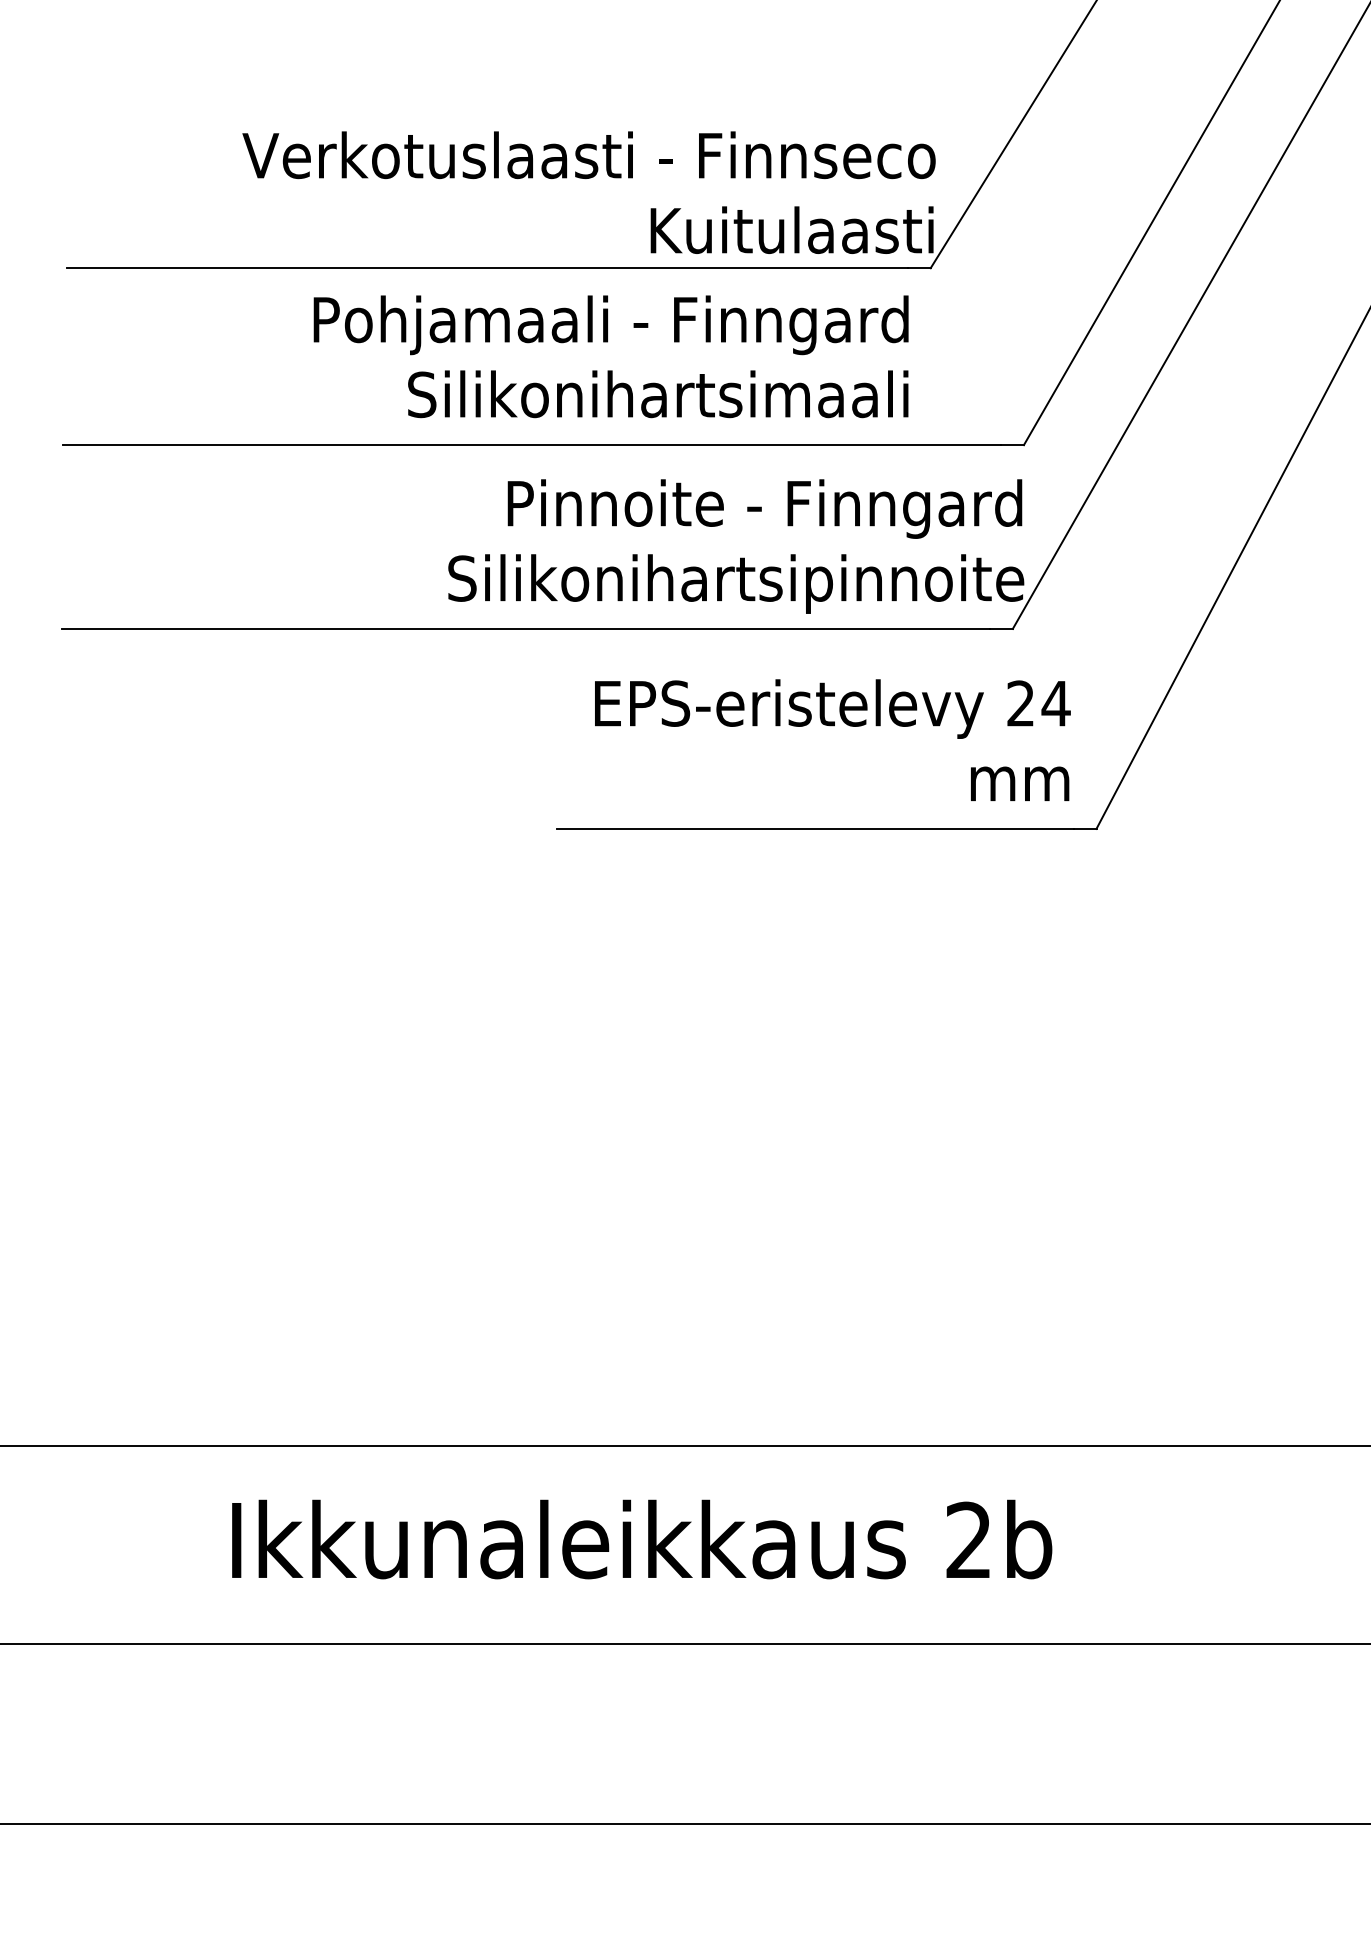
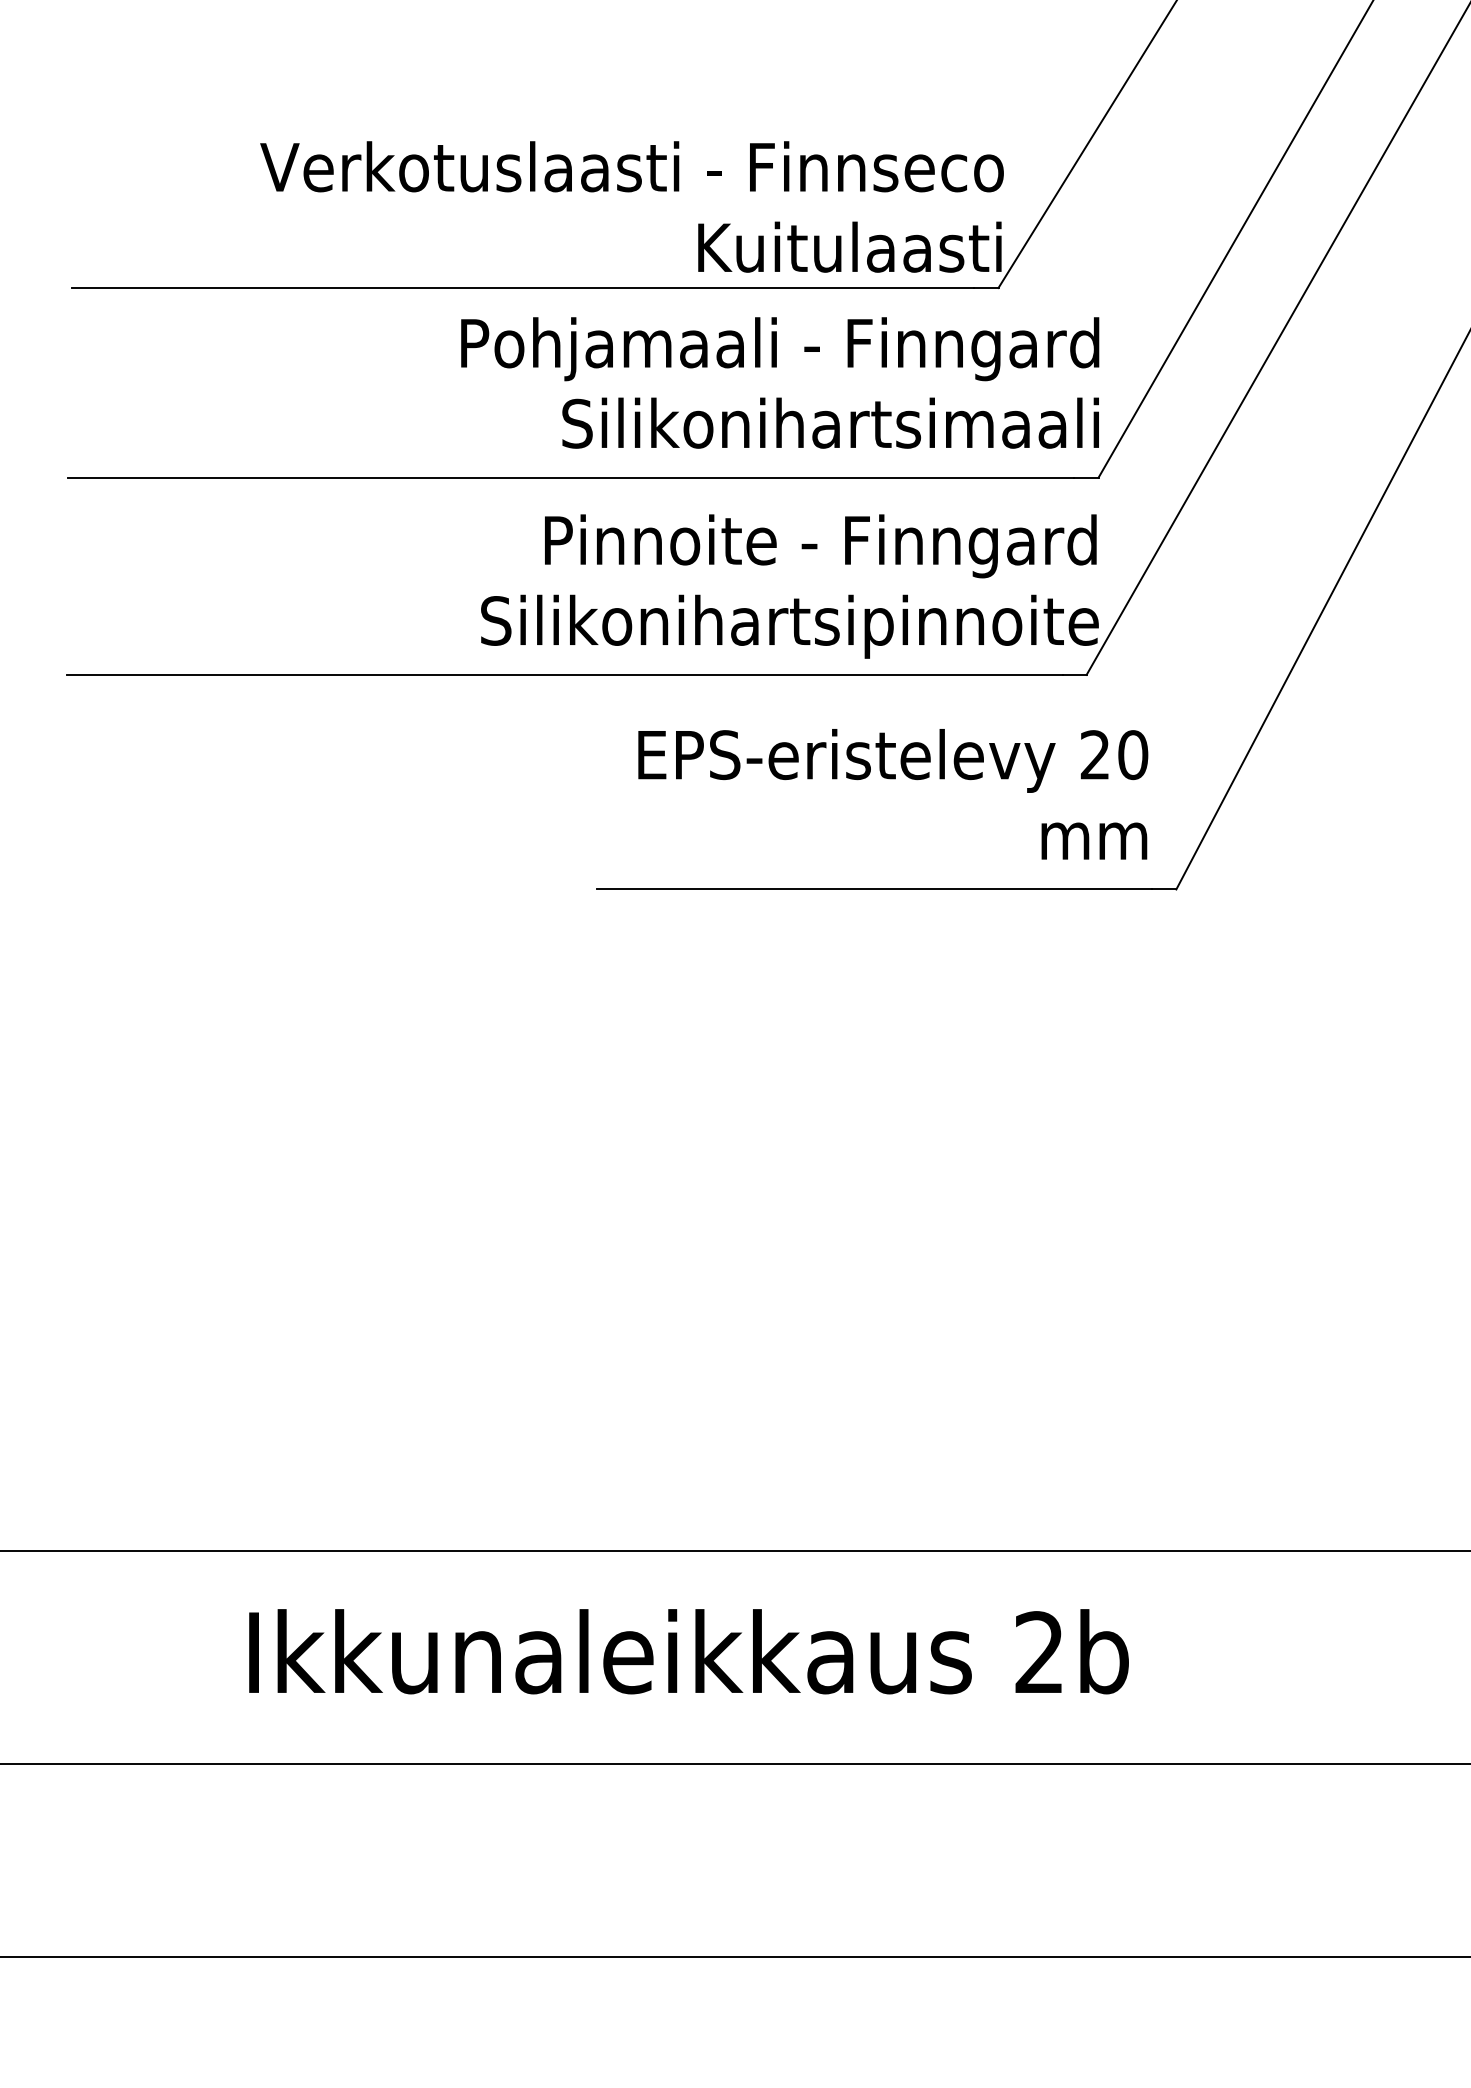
text: (610, 356) -> (779, 382), moved
text: (1055, 703) -> (1132, 754), 24 -> 20

